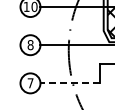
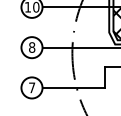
line: (70, 83) -> (74, 88), dashed -> solid

